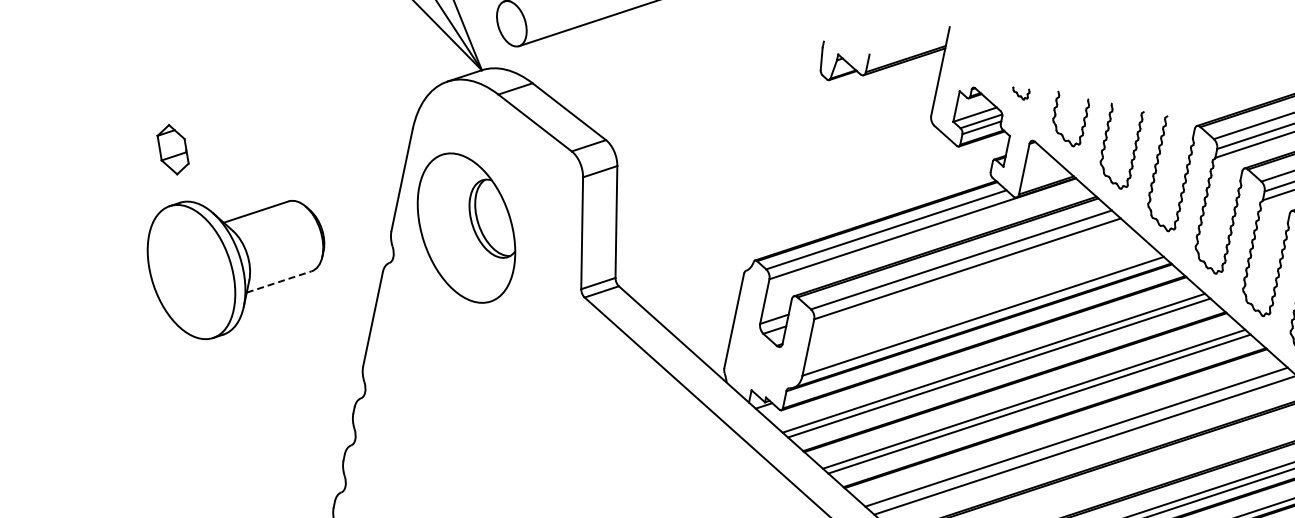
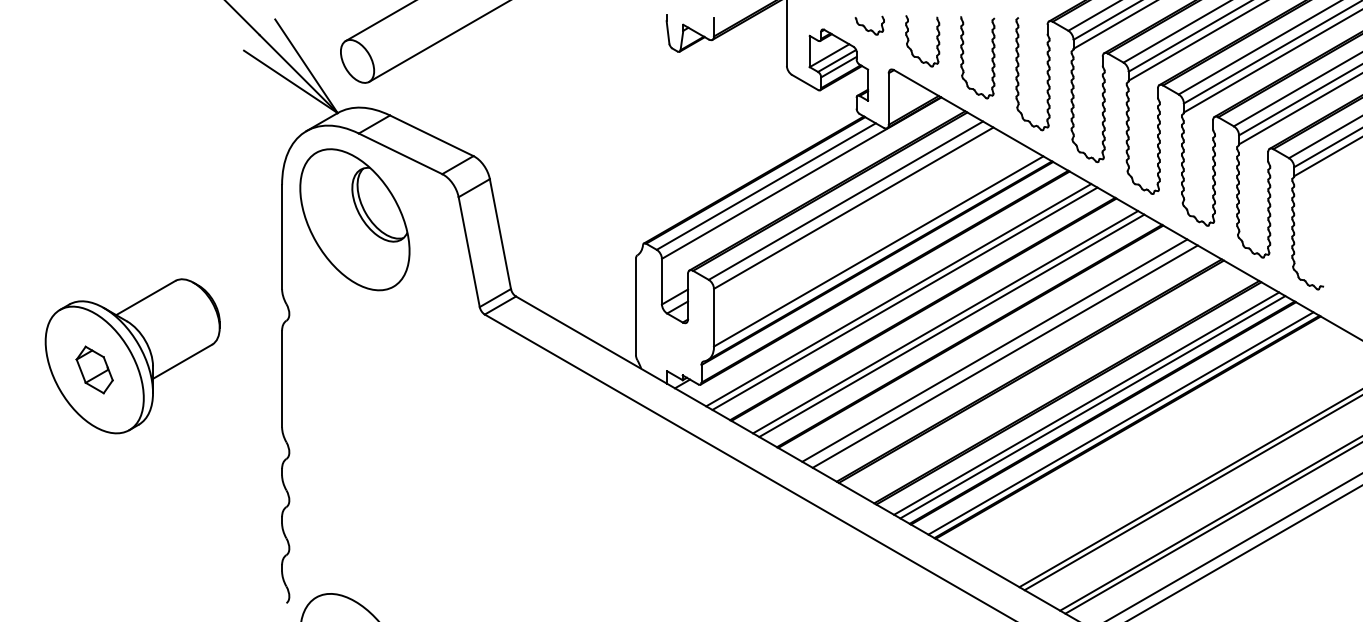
part: (1020, 93) -> (869, 25), size x1.67
part: (173, 149) -> (94, 369), moved
part: (466, 227) -> (354, 219), moved
line: (280, 281) -> (183, 361), dashed -> solid

